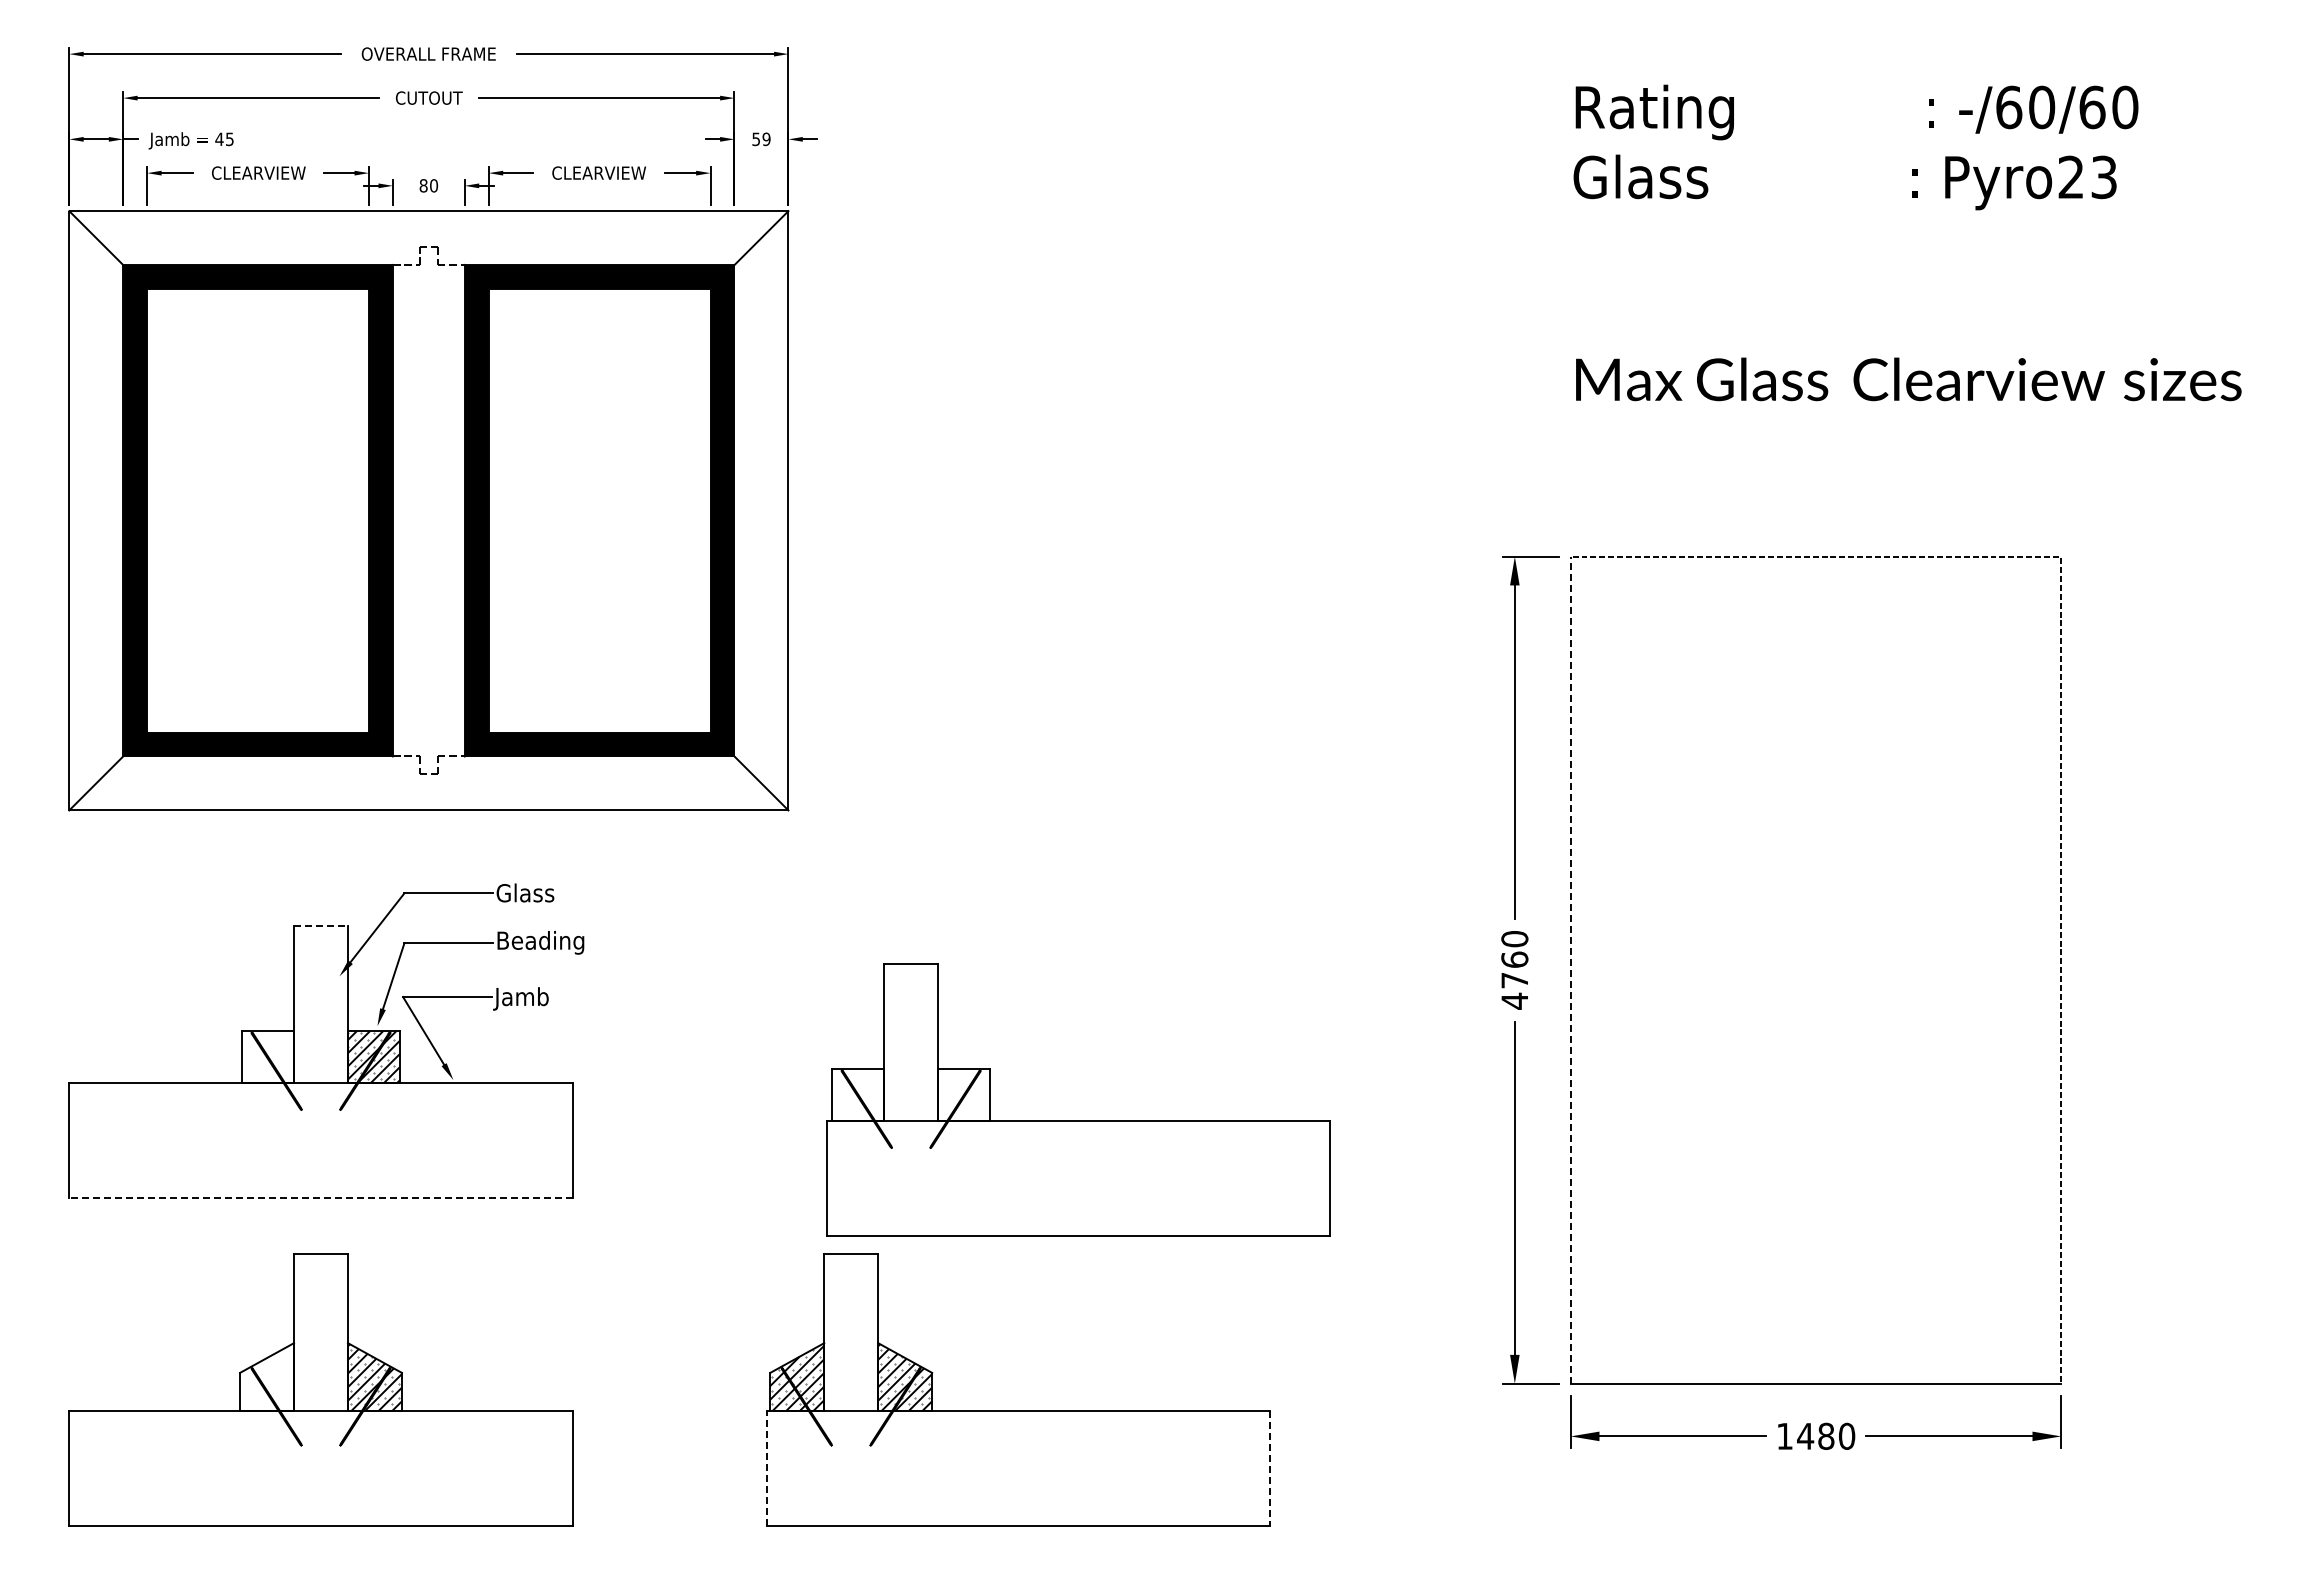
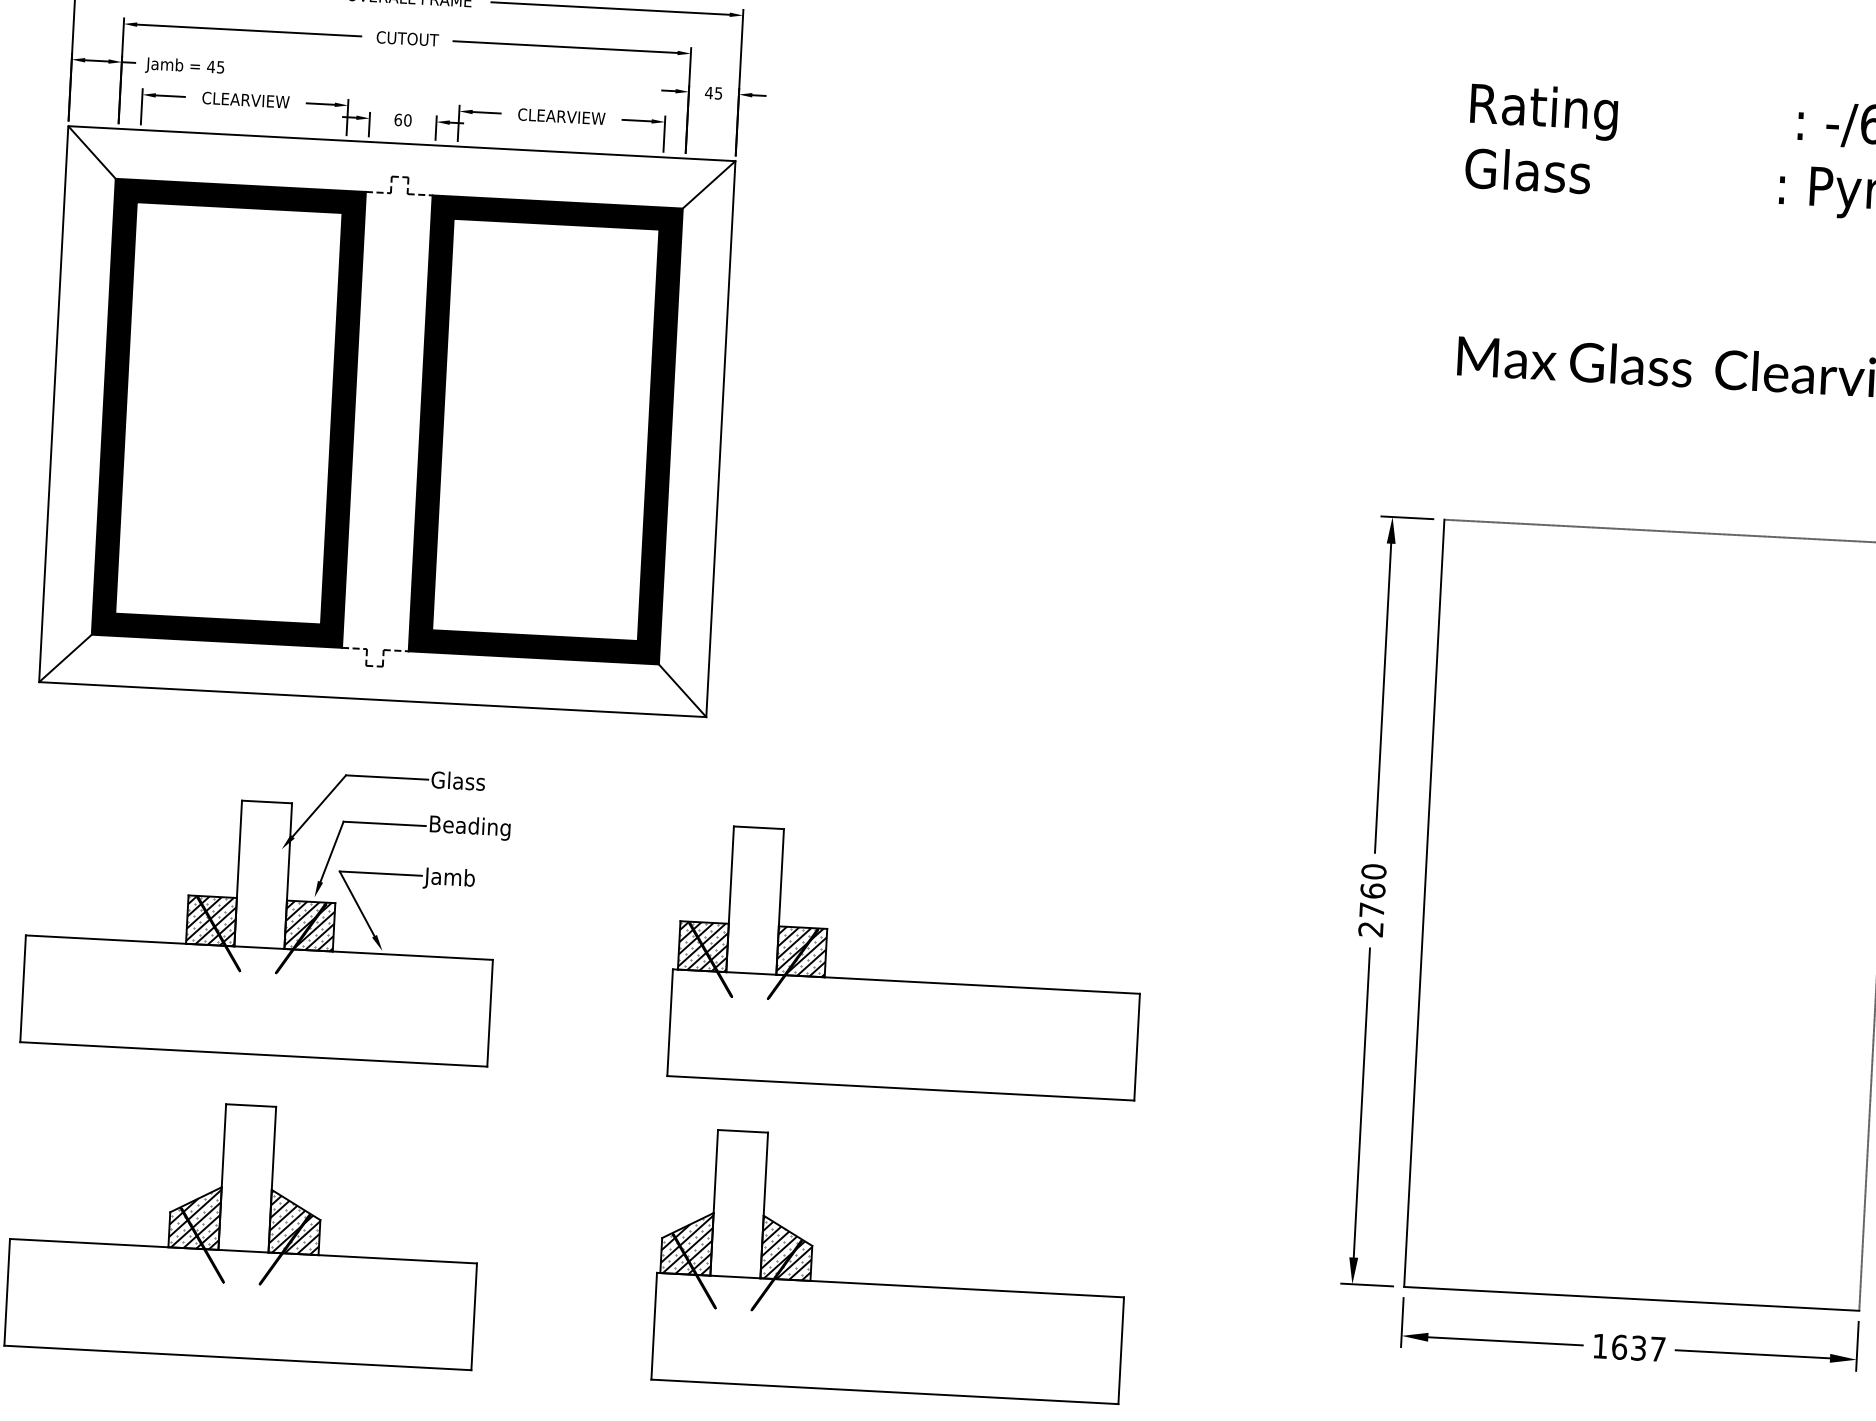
text: (761, 139) -> (713, 93), 59 -> 45
text: (423, 185) -> (398, 119), 80 -> 60
line: (321, 926) -> (267, 802), dashed -> solid
line: (1570, 969) -> (1424, 902), dashed -> solid
text: (1514, 1000) -> (1370, 928), 4760 -> 2760
hatch: (267, 1057) -> (211, 921), added
part: (1078, 1120) -> (906, 980), moved
line: (321, 1198) -> (254, 1054), dashed -> solid
hatch: (267, 1377) -> (195, 1217), added
text: (1826, 1435) -> (1638, 1347), 1480 -> 1637
line: (766, 1468) -> (653, 1326), dashed -> solid
line: (1270, 1468) -> (1121, 1351), dashed -> solid

